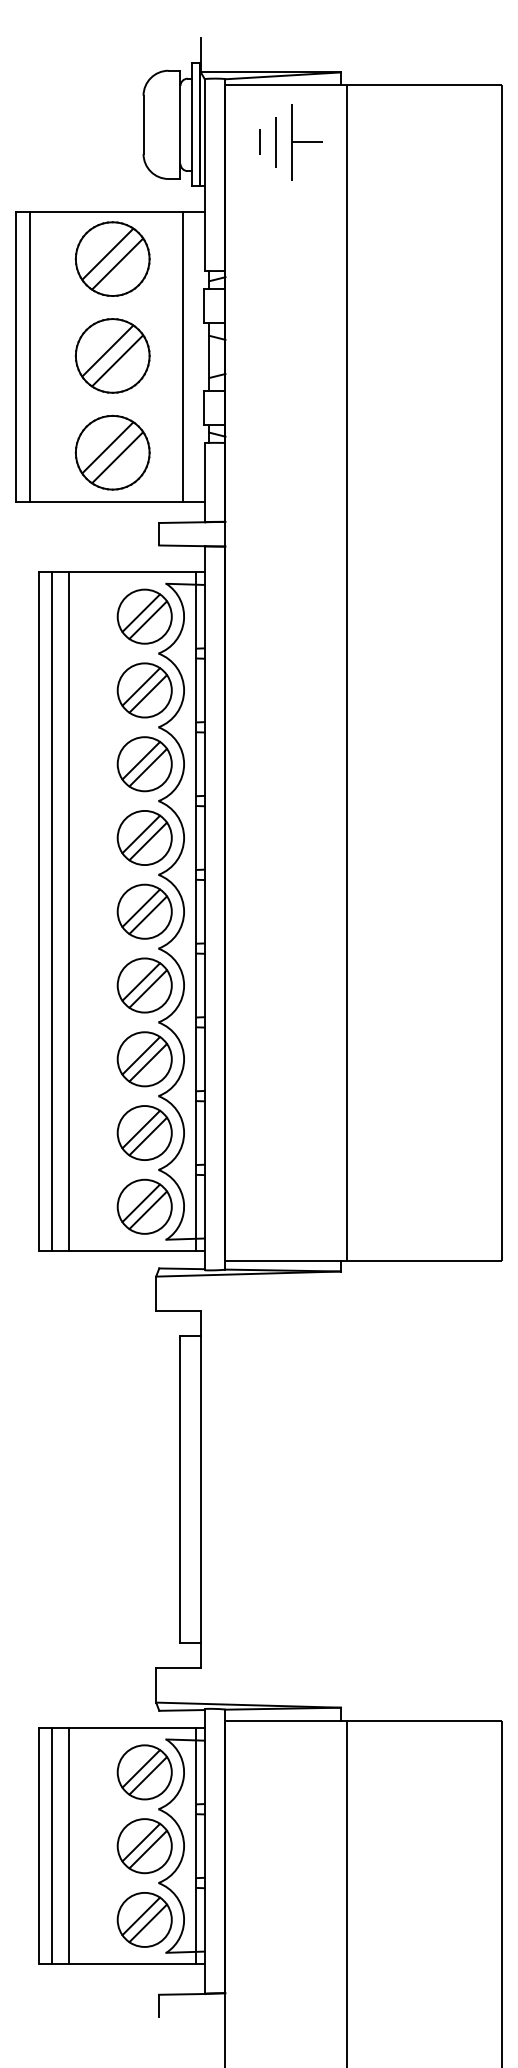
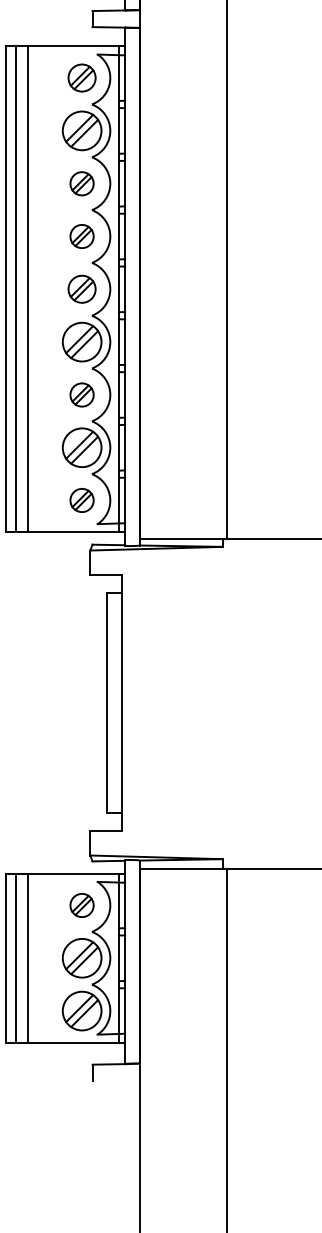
part: (144, 616) -> (81, 77), size x0.7
part: (144, 764) -> (81, 183), size x0.6
part: (144, 837) -> (81, 236), size x0.6
part: (144, 911) -> (81, 289), size x0.7
part: (144, 1059) -> (81, 395), size x0.6
part: (144, 1206) -> (81, 500), size x0.6
part: (144, 1772) -> (81, 905), size x0.6

